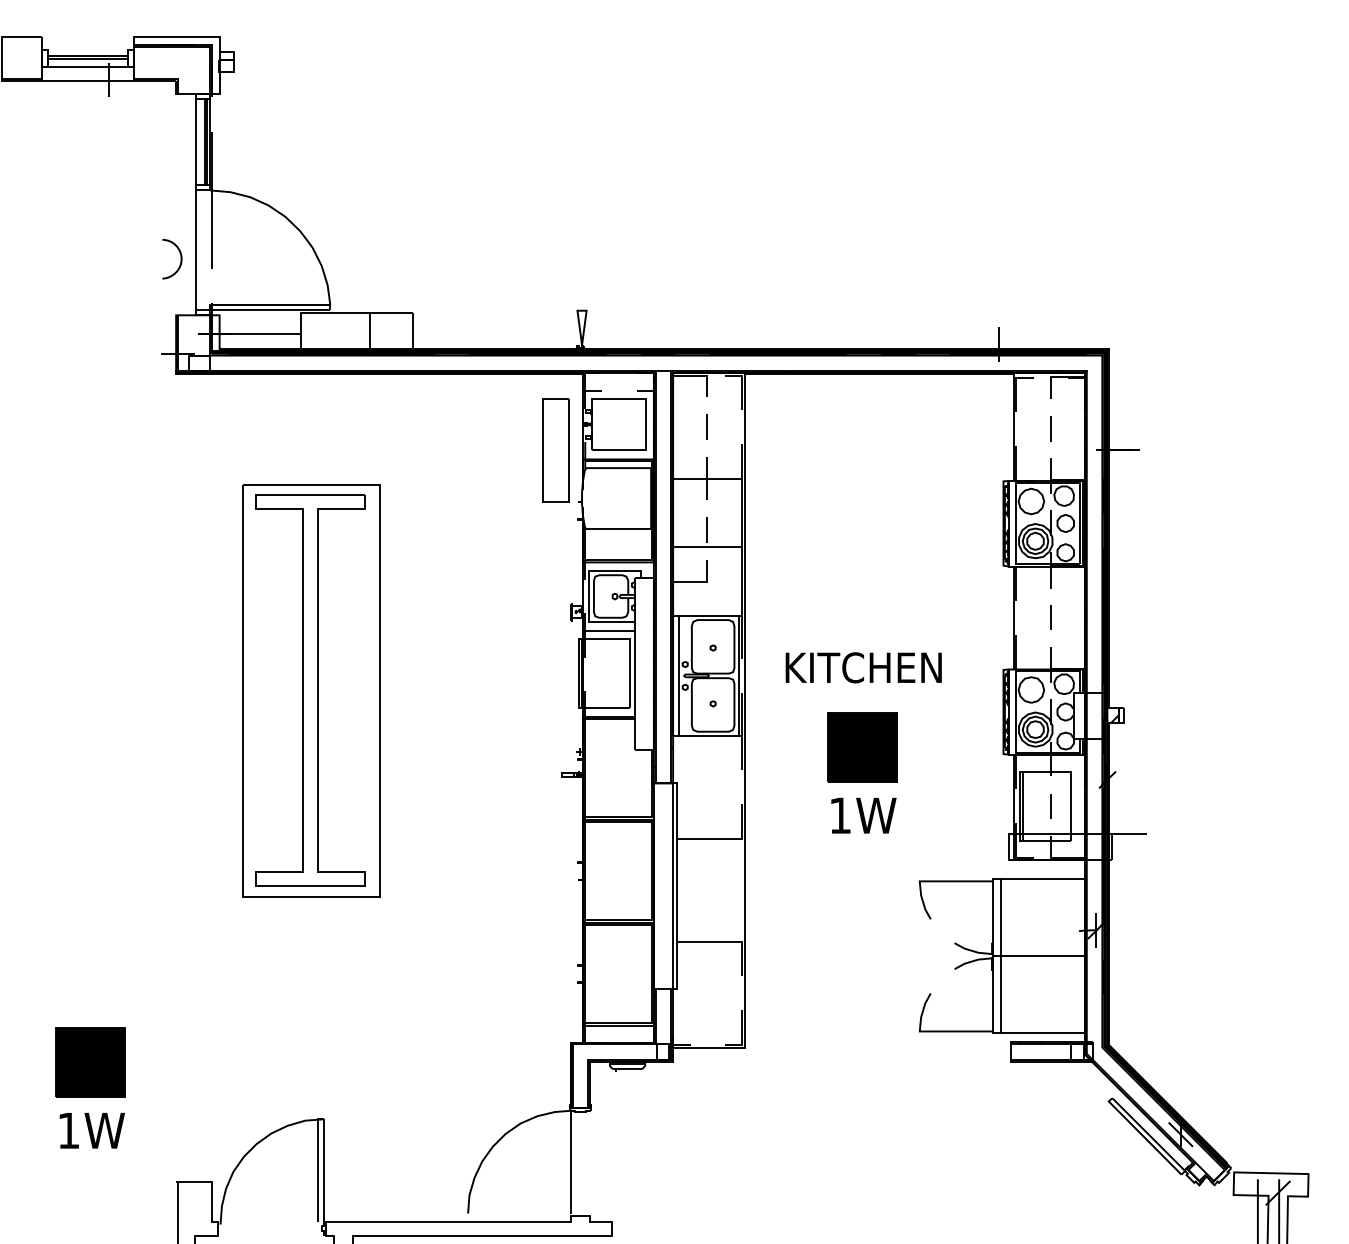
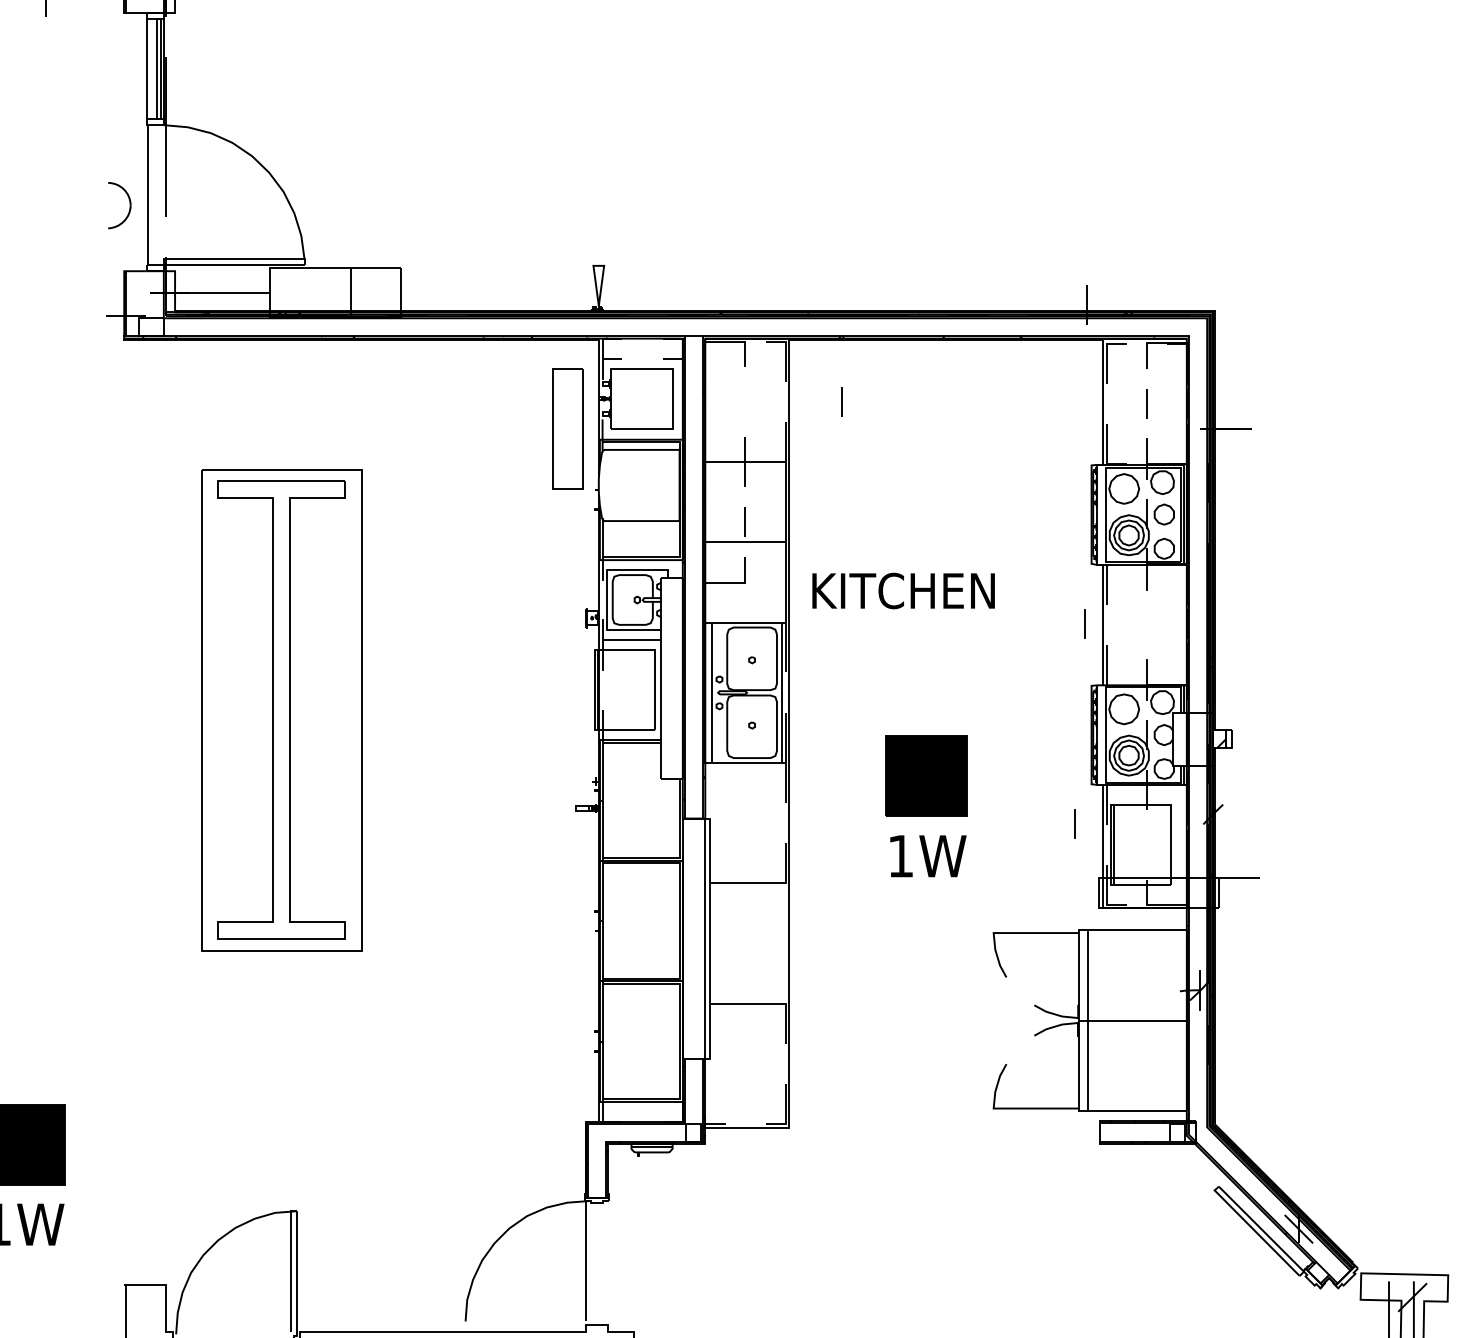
line: (706, 426) -> (841, 401), moved
line: (1050, 617) -> (1084, 624), moved
text: (863, 667) -> (903, 590), moved
line: (1050, 806) -> (1075, 824), moved

